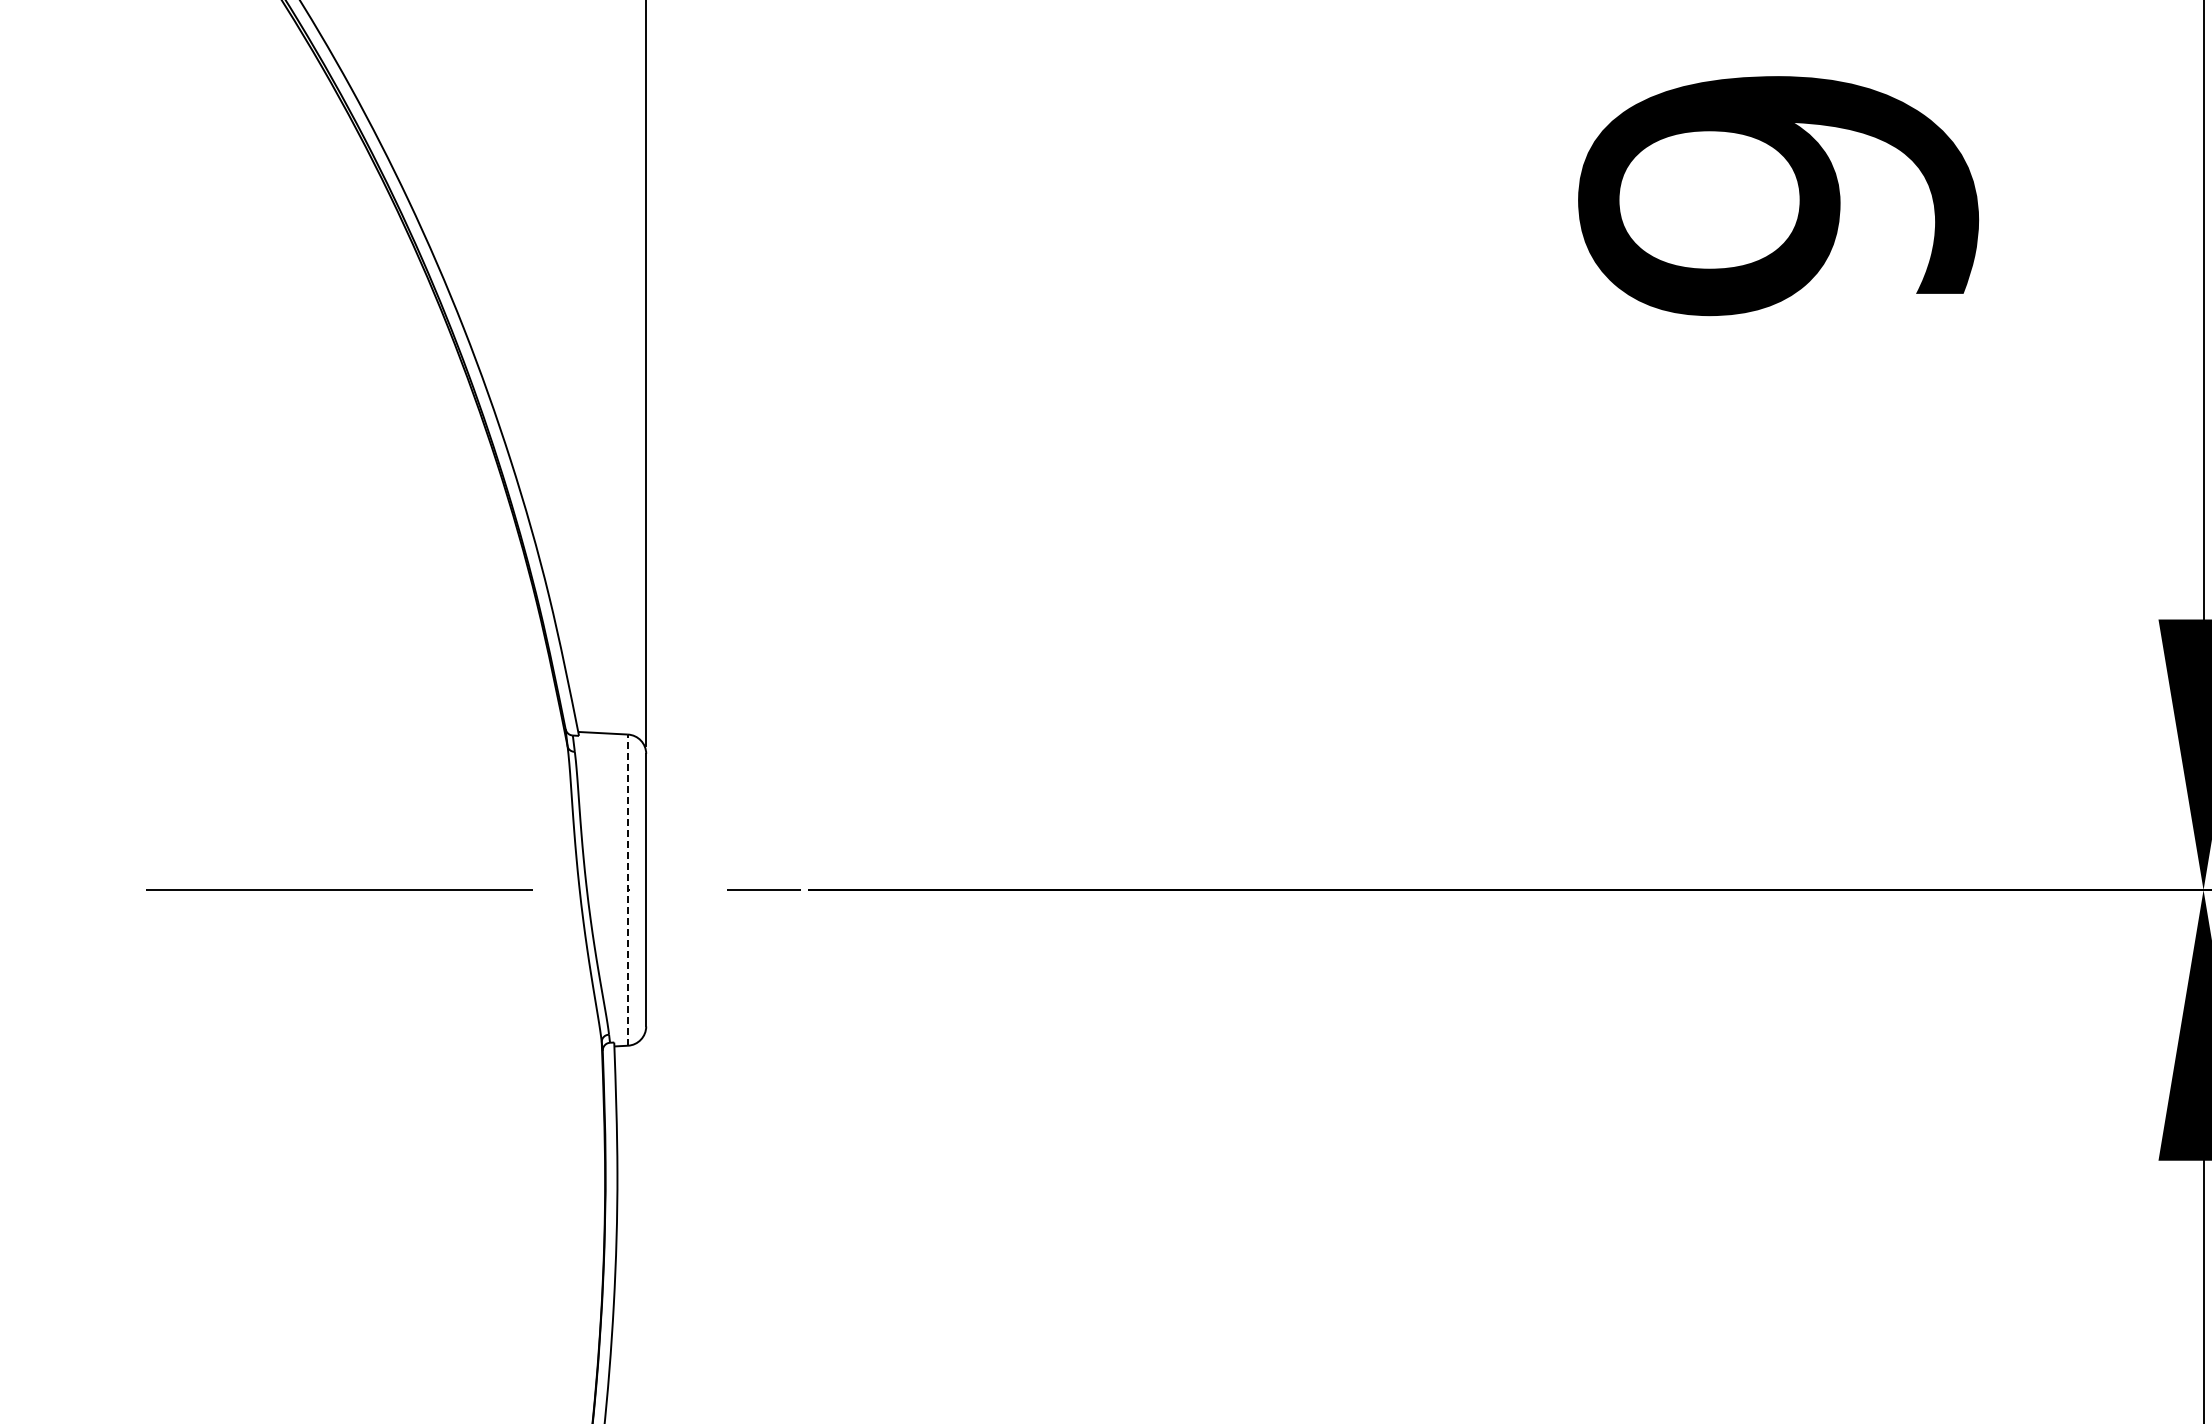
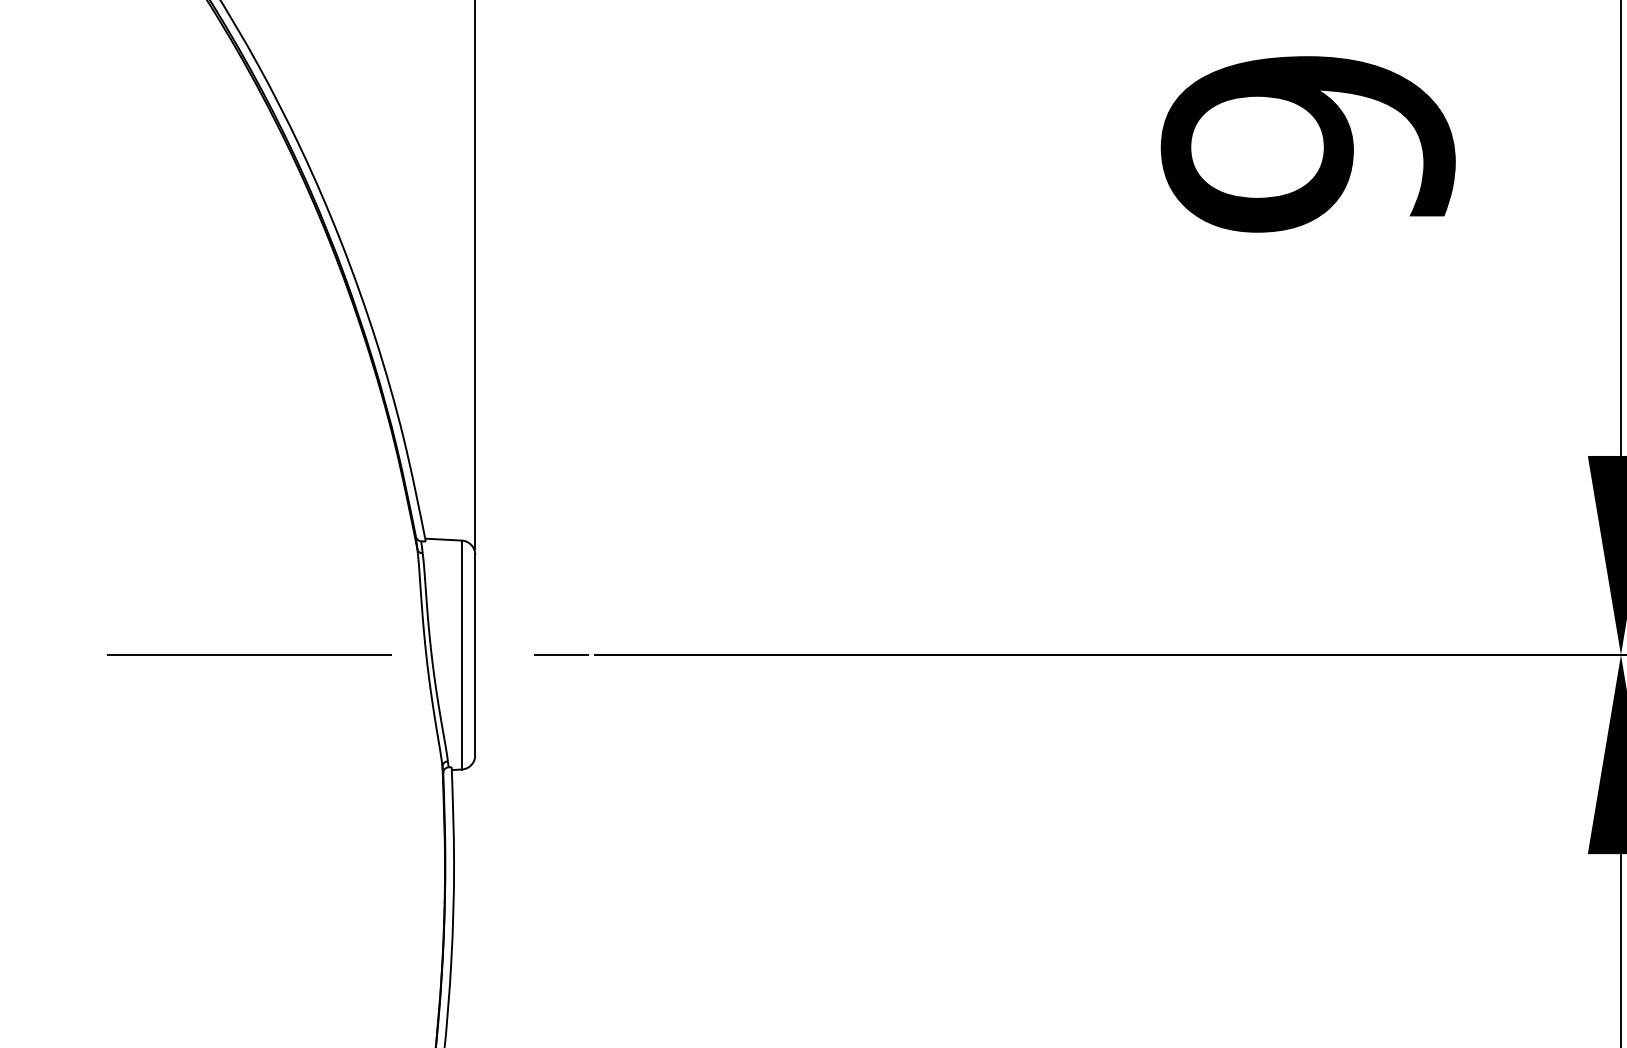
line: (627, 890) -> (461, 655), dashed -> solid

